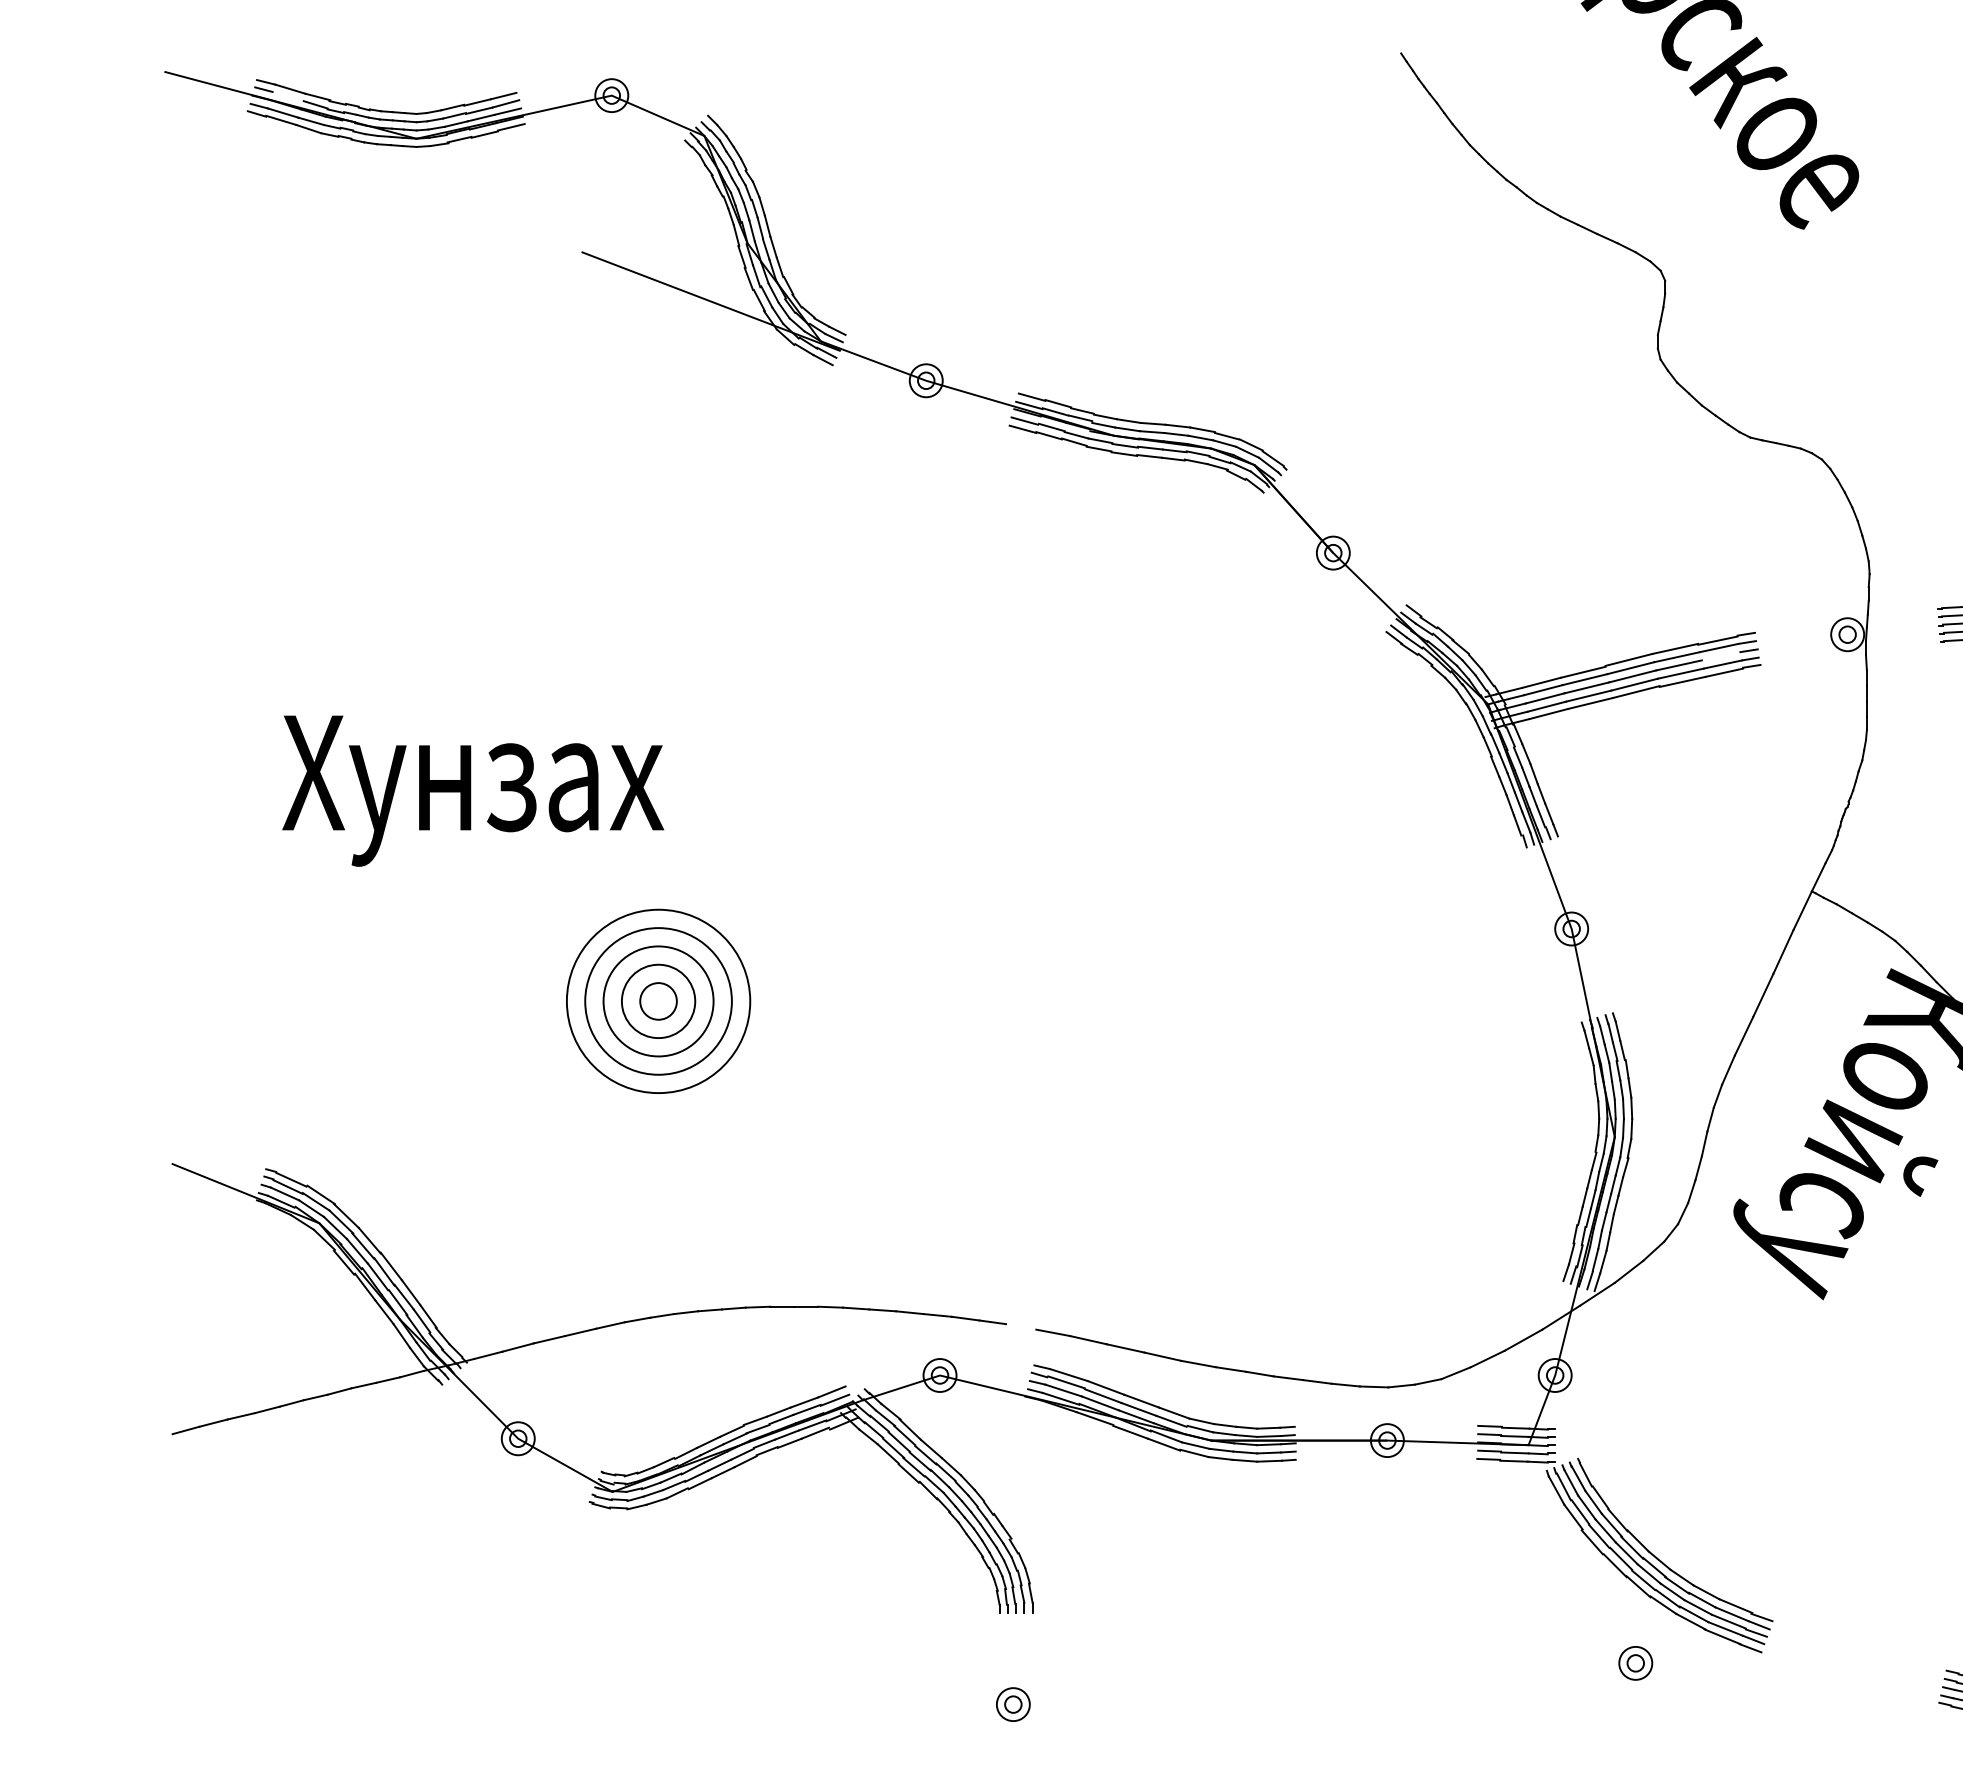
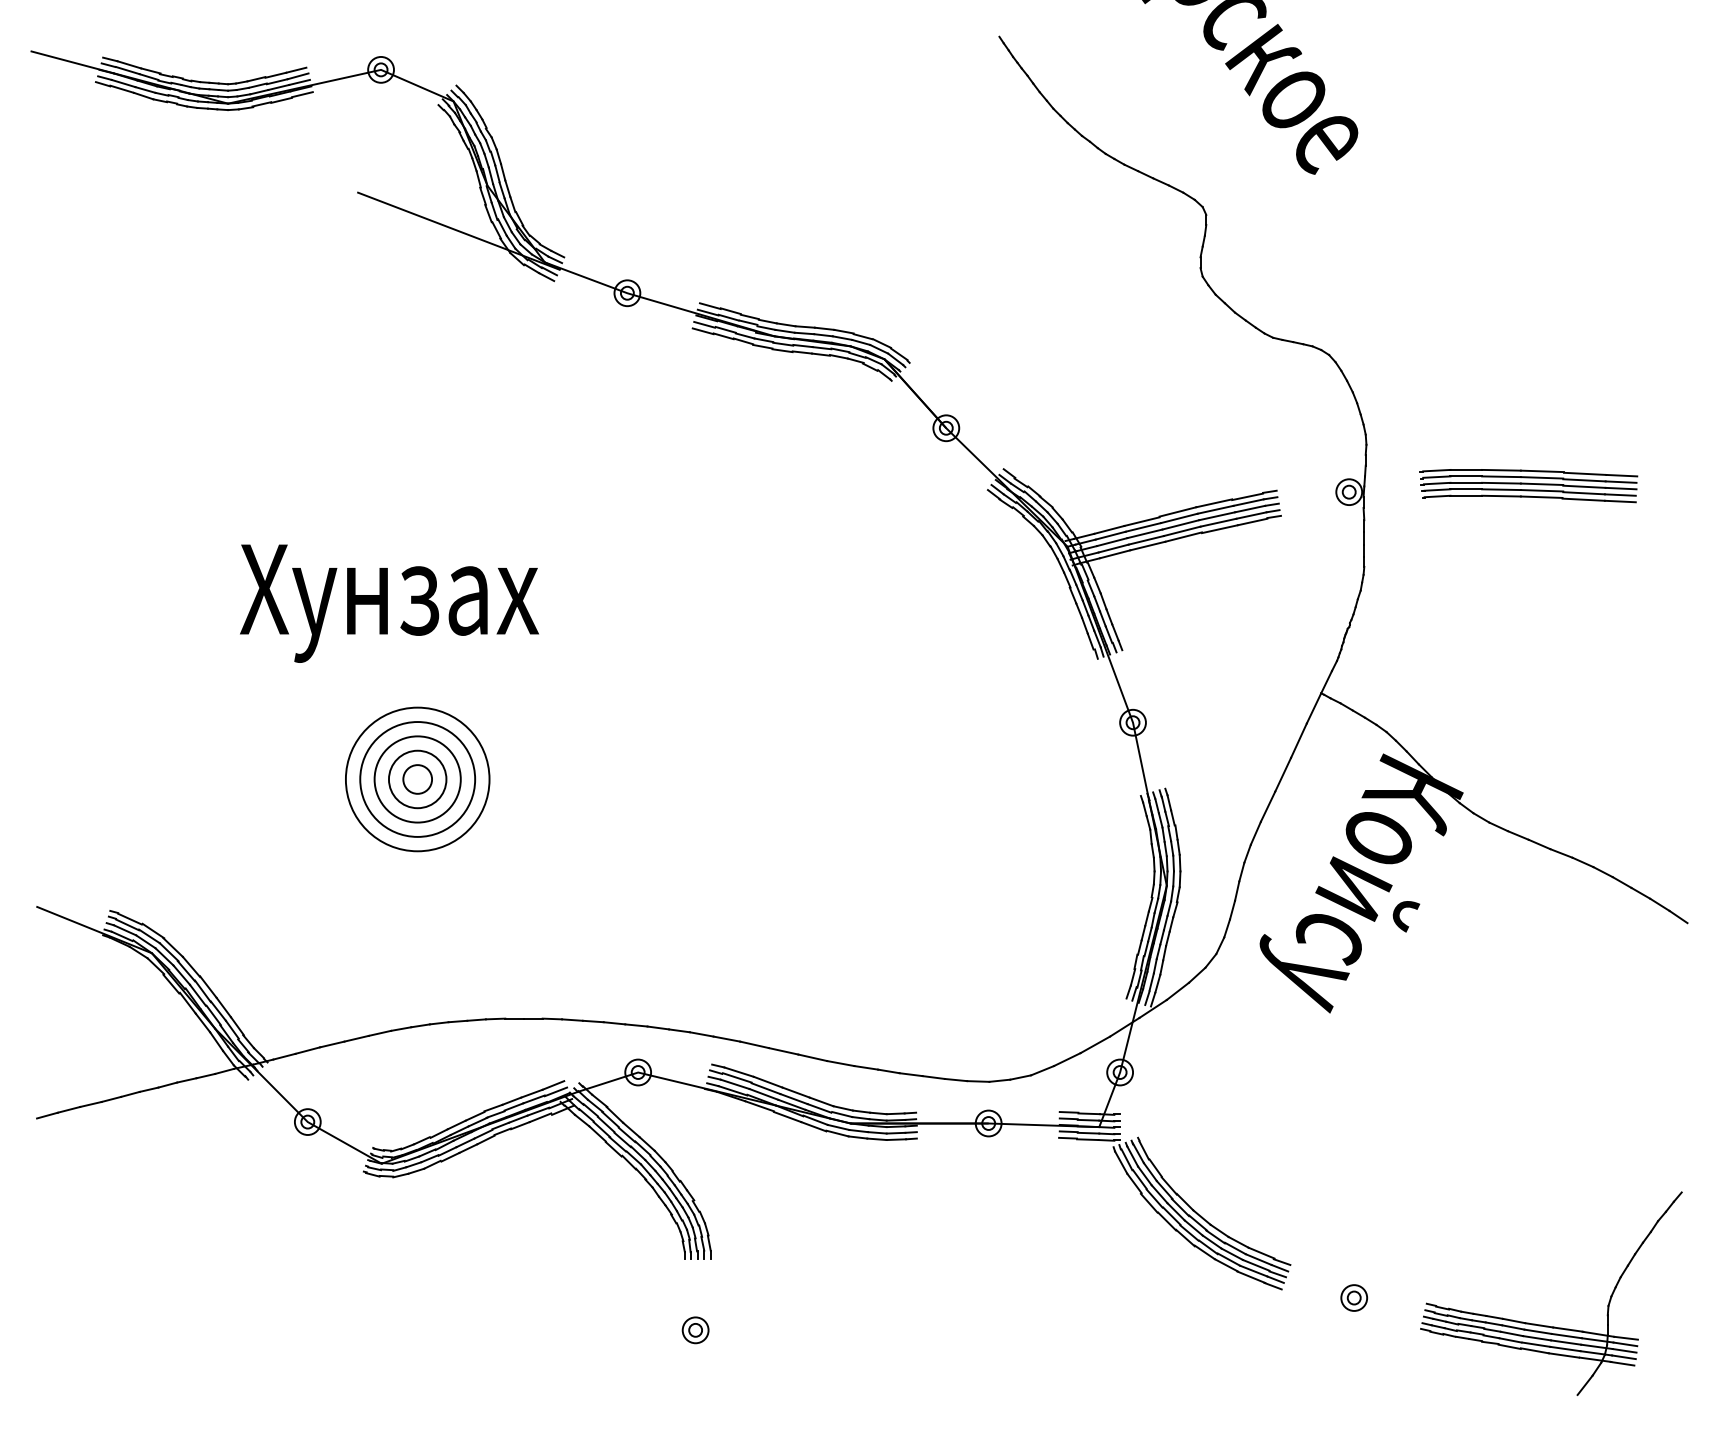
line: (288, 96) -> (127, 70), added
line: (1721, 655) -> (1250, 508), added
text: (473, 790) -> (389, 603), moved
line: (1020, 1326) -> (701, 1034), added
part: (1634, 1662) -> (1353, 1297), moved

